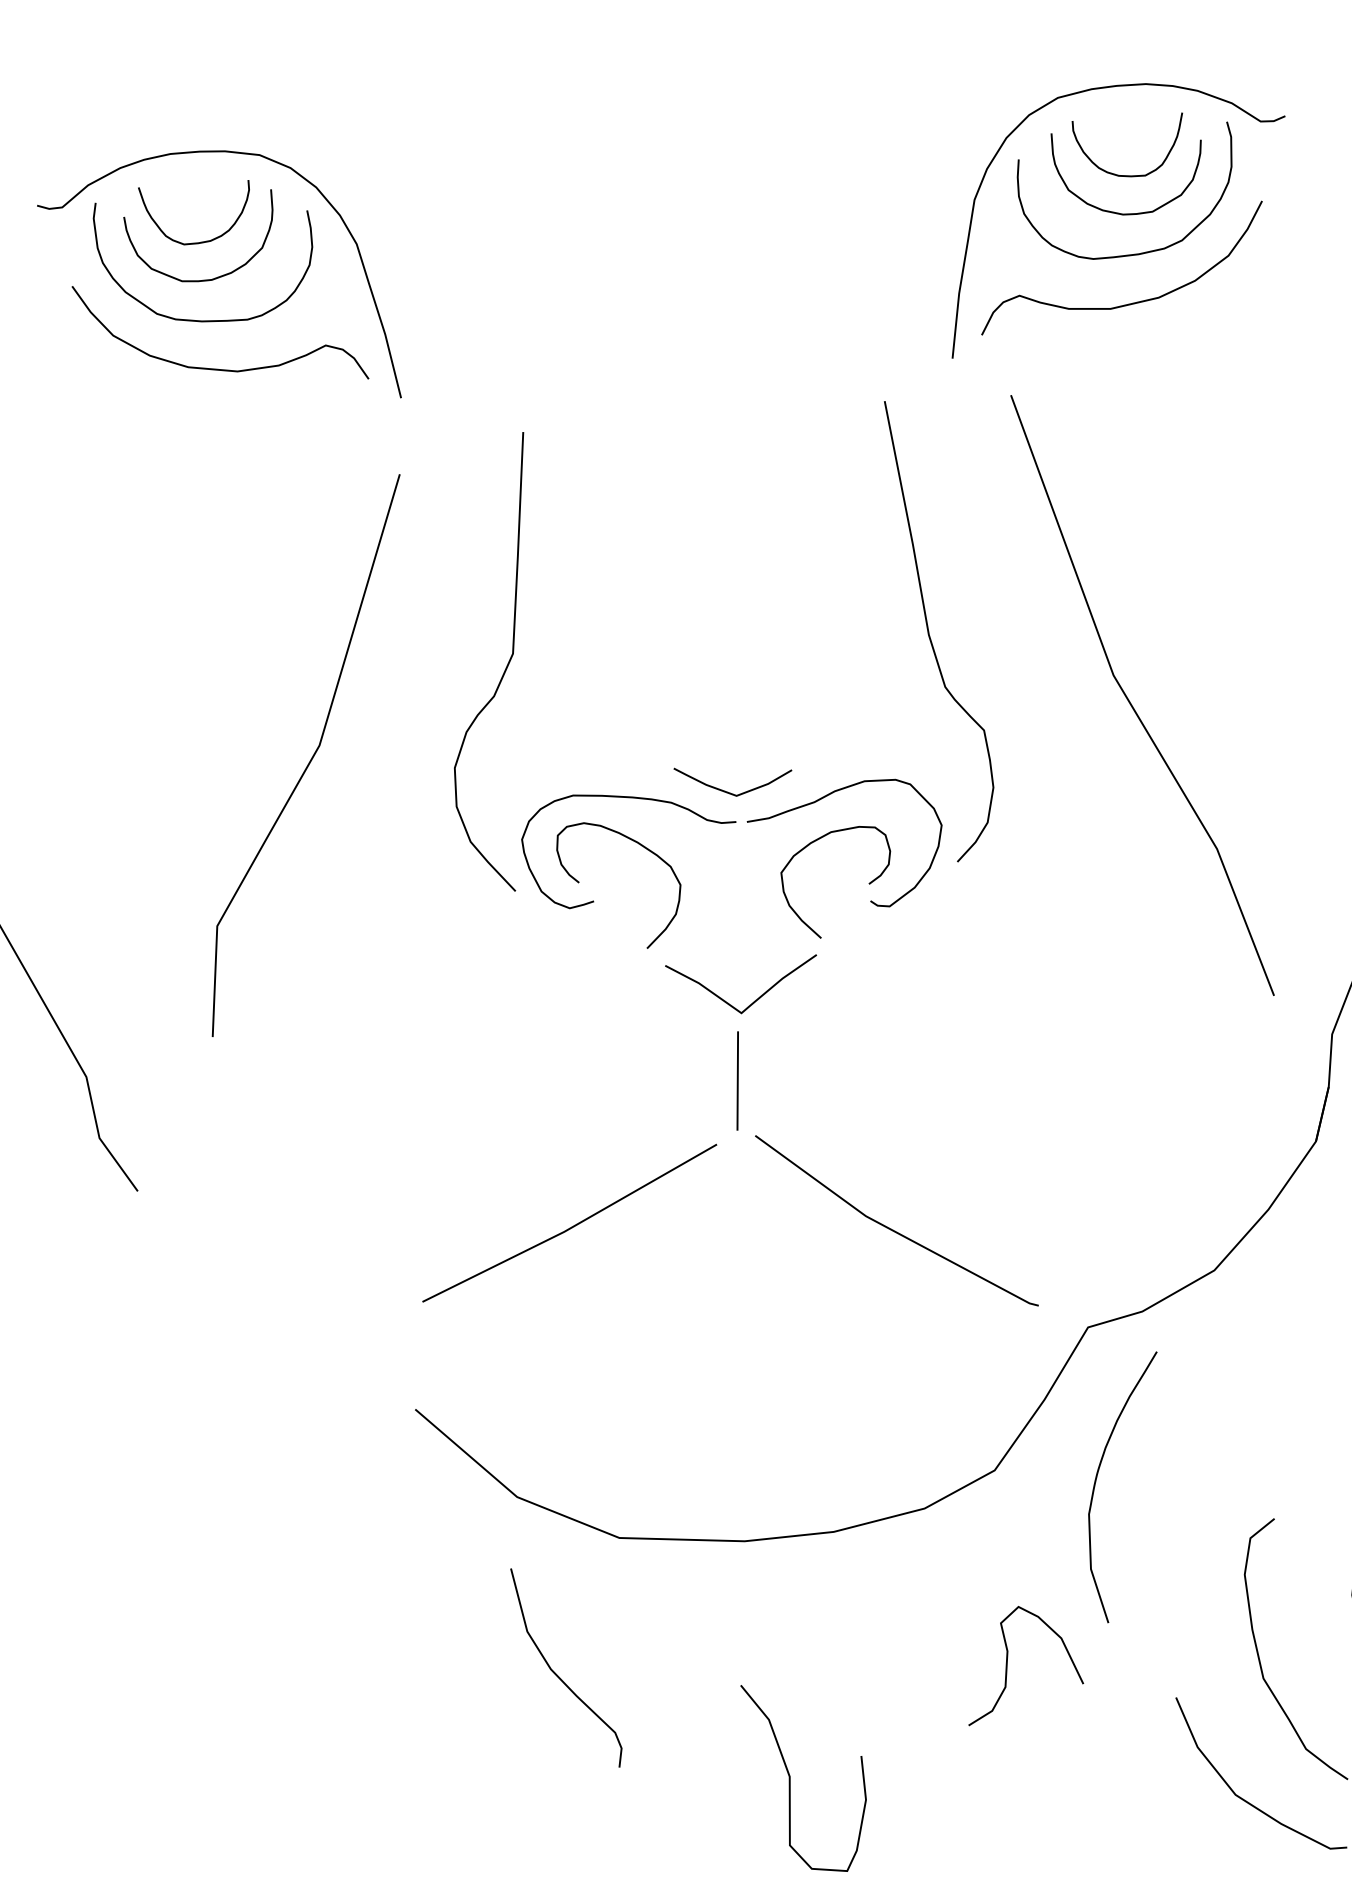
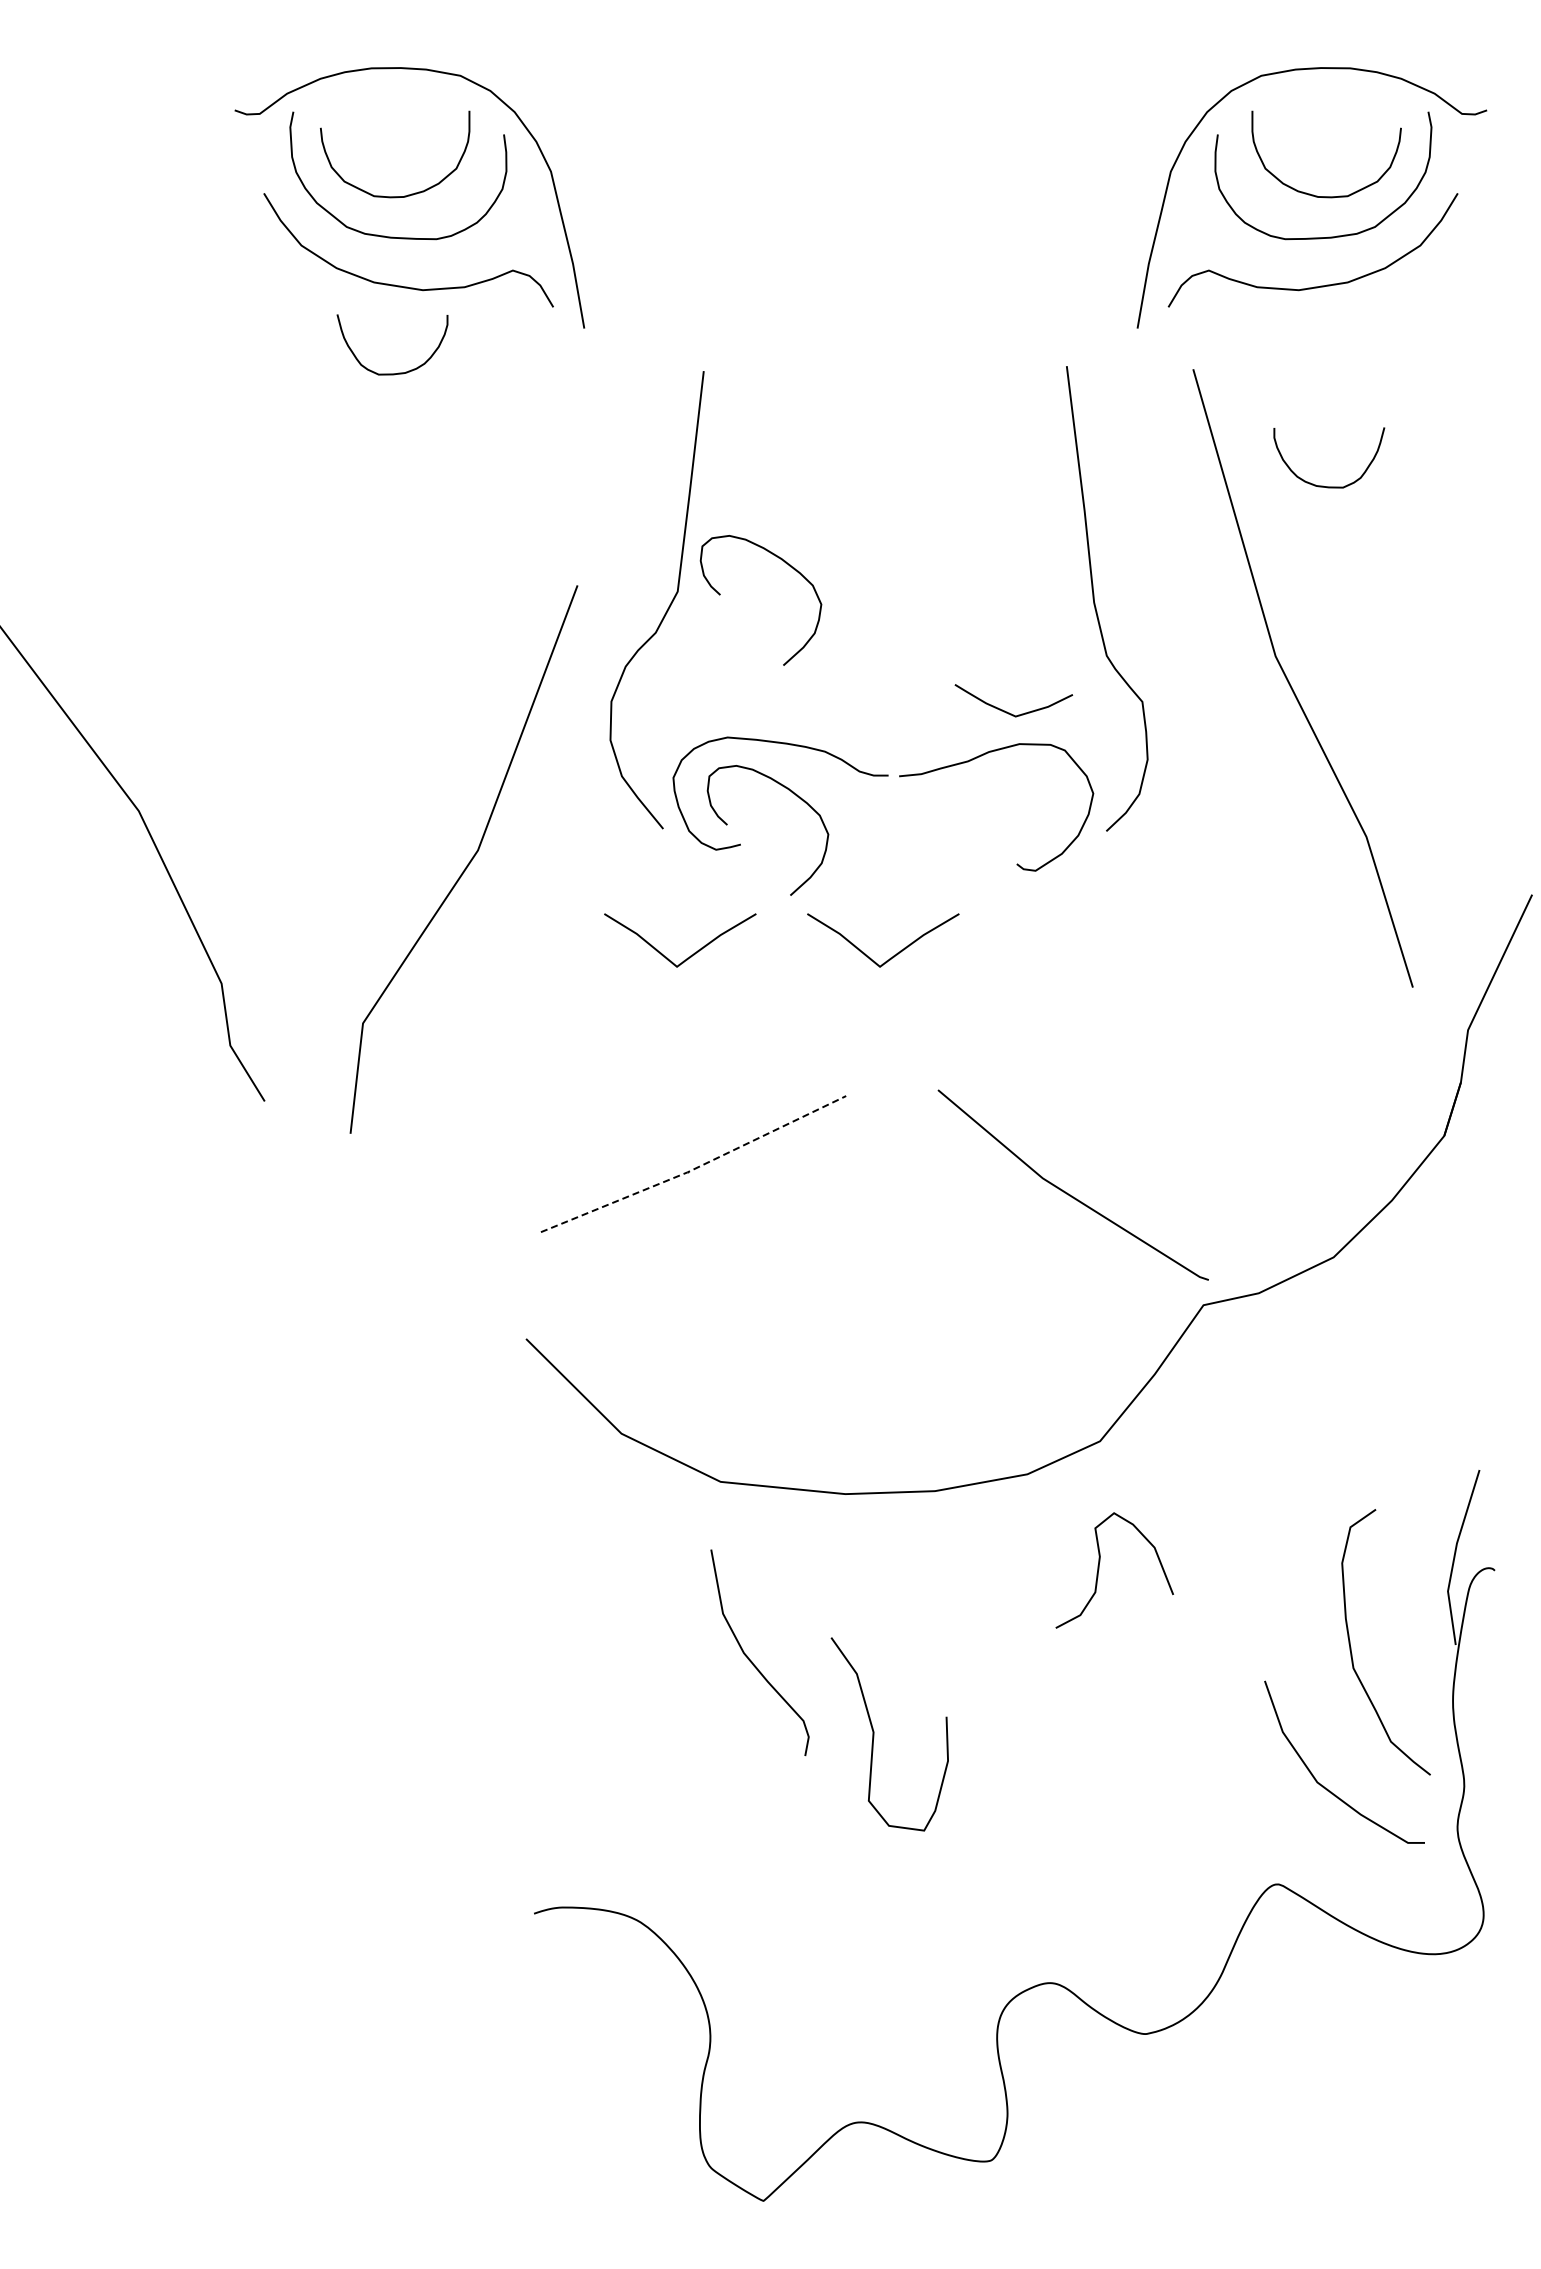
curve: (1125, 174) -> (1323, 485), moved
curve: (203, 240) -> (398, 372), moved
curve: (555, 654) -> (720, 595), added
curve: (310, 758) -> (468, 862), moved
curve: (728, 791) -> (1007, 711), moved
curve: (868, 883) -> (1016, 846), removed
curve: (551, 1015) -> (690, 955), added
line: (737, 1080) -> (871, 1033), removed
line: (570, 1227) -> (694, 1168), solid -> dashed
curve: (891, 1228) -> (1067, 1192), moved
curve: (1096, 1483) -> (1200, 1461), removed
curve: (1008, 1664) -> (1099, 1569), moved
curve: (559, 1676) -> (751, 1660), moved

